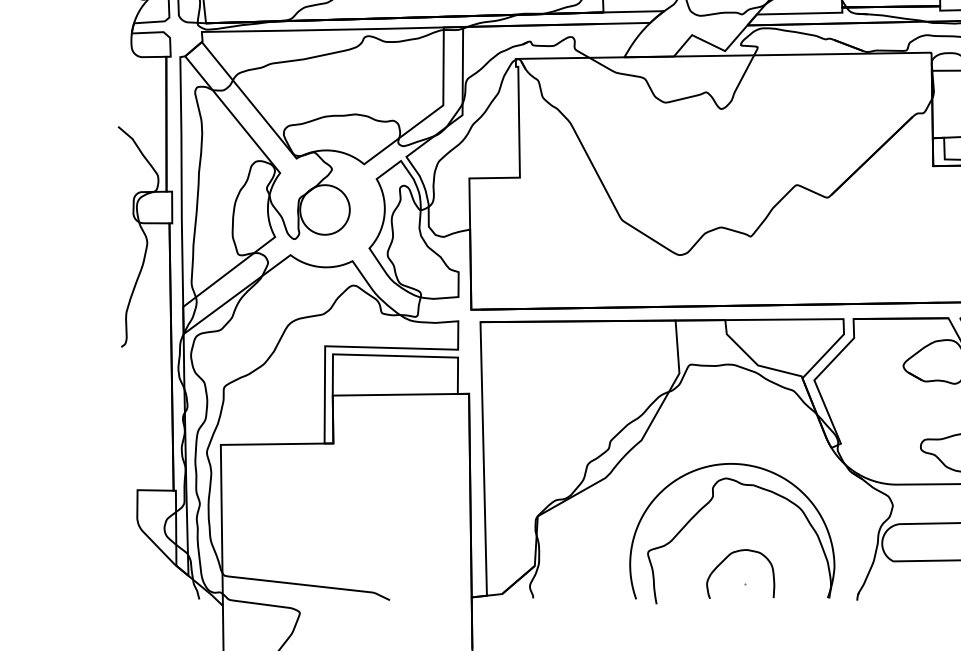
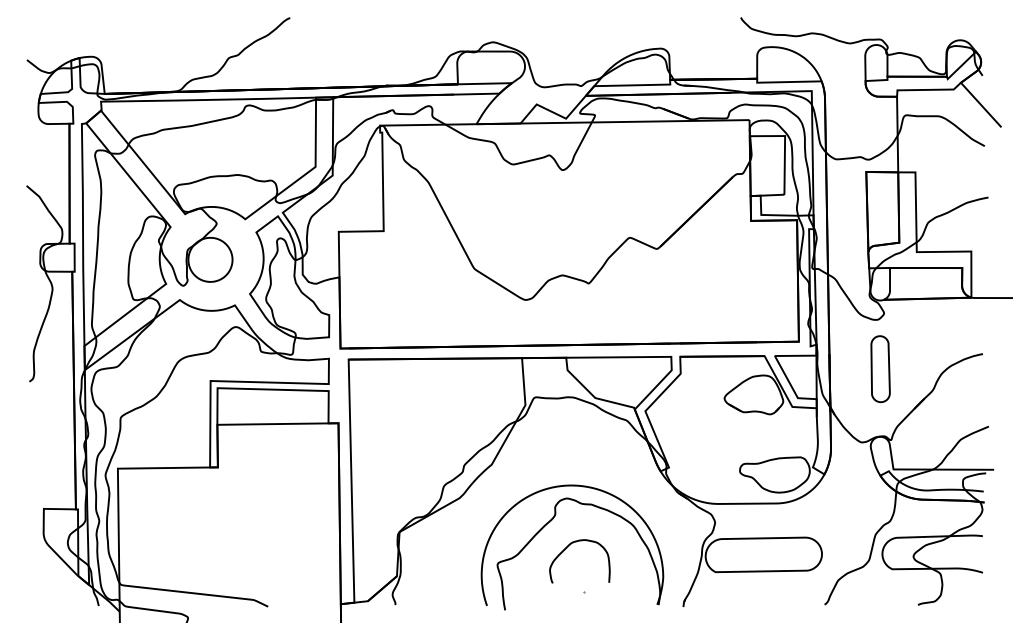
curve: (726, 559) -> (567, 548), moved

